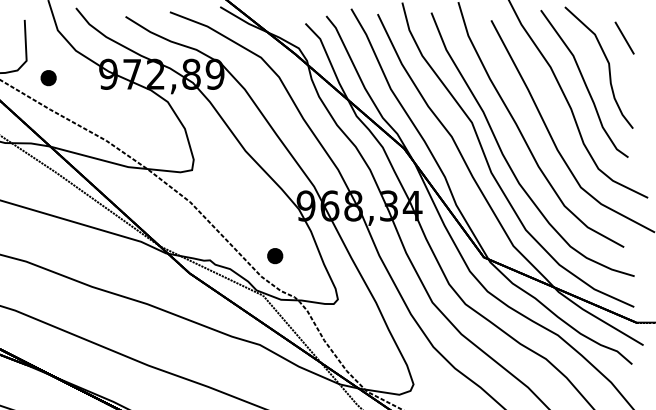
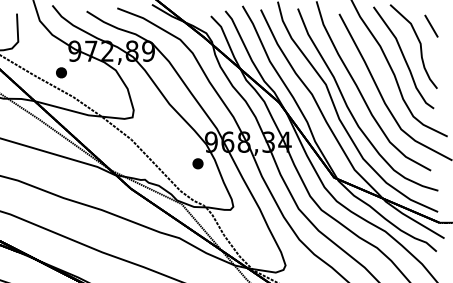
part: (48, 77) -> (61, 72), moved
part: (274, 255) -> (197, 163), moved

